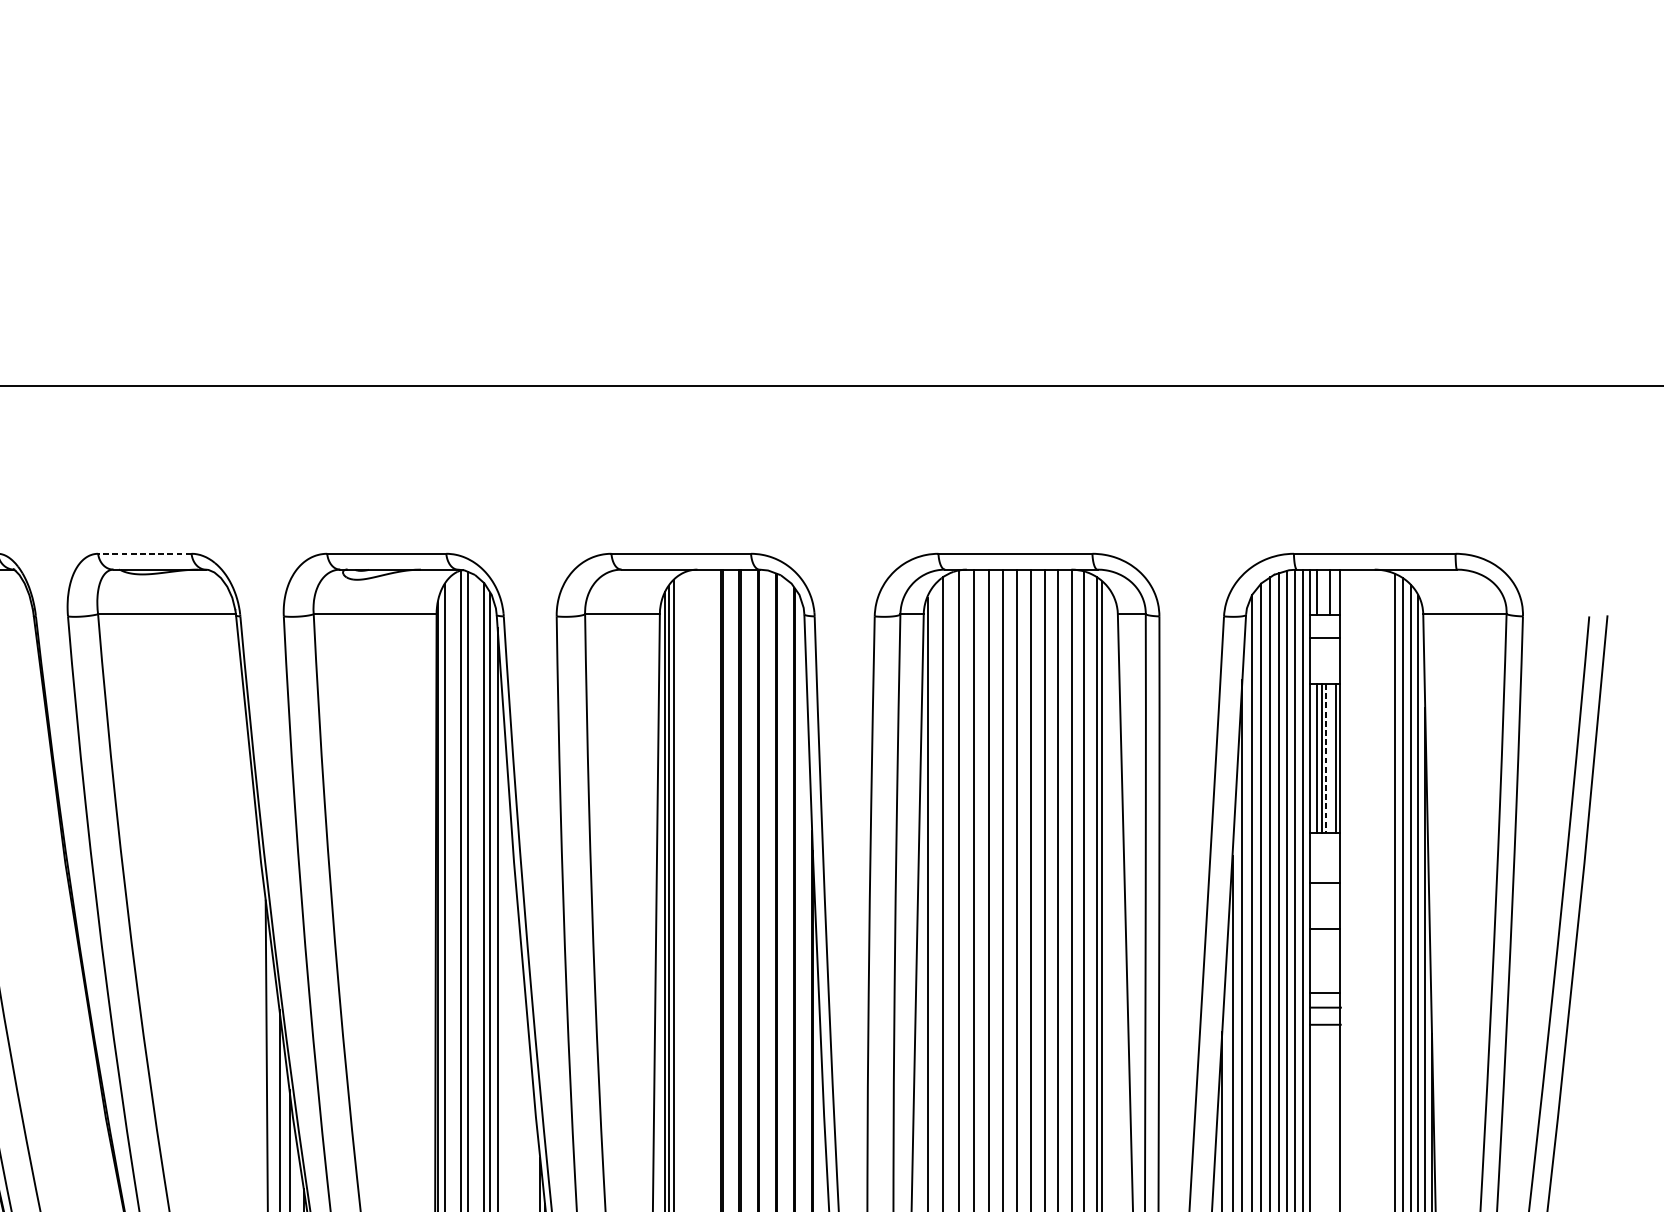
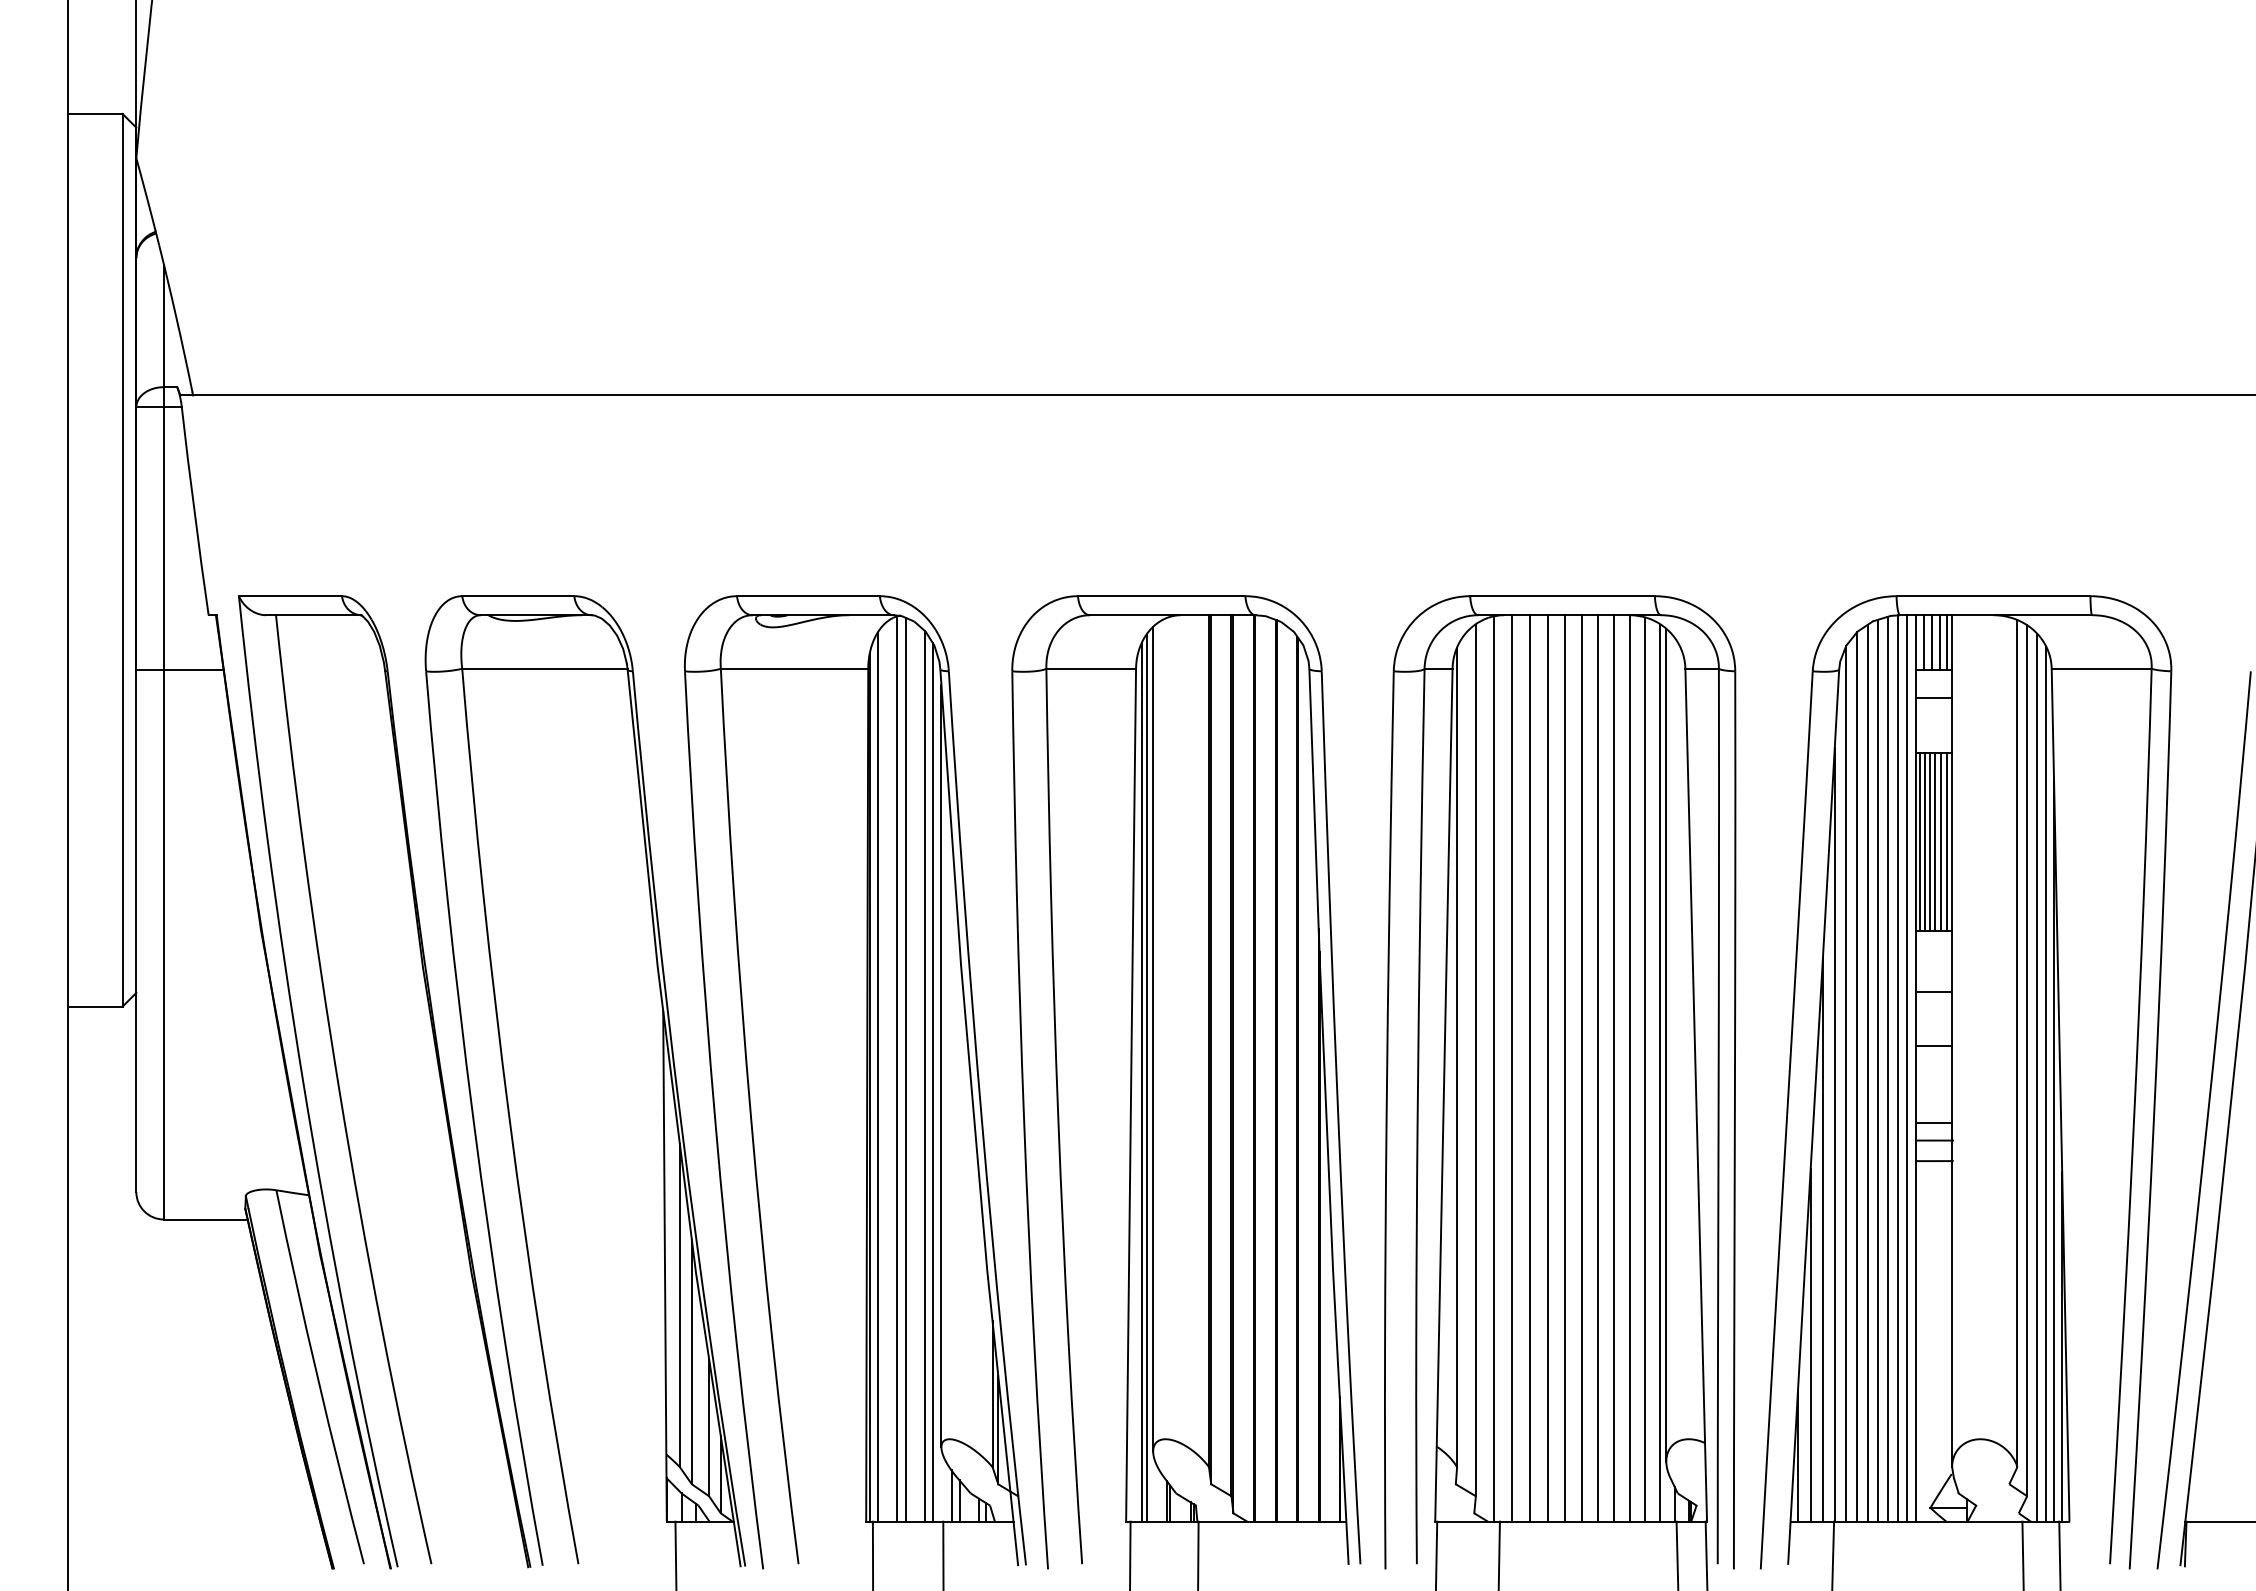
line: (144, 554) -> (517, 596), dashed -> solid
line: (1323, 592) -> (1932, 642), added
line: (1335, 592) -> (1946, 642), added
line: (1313, 758) -> (1920, 841), added
line: (1330, 758) -> (1940, 841), added
line: (1326, 759) -> (1935, 842), dashed -> solid

